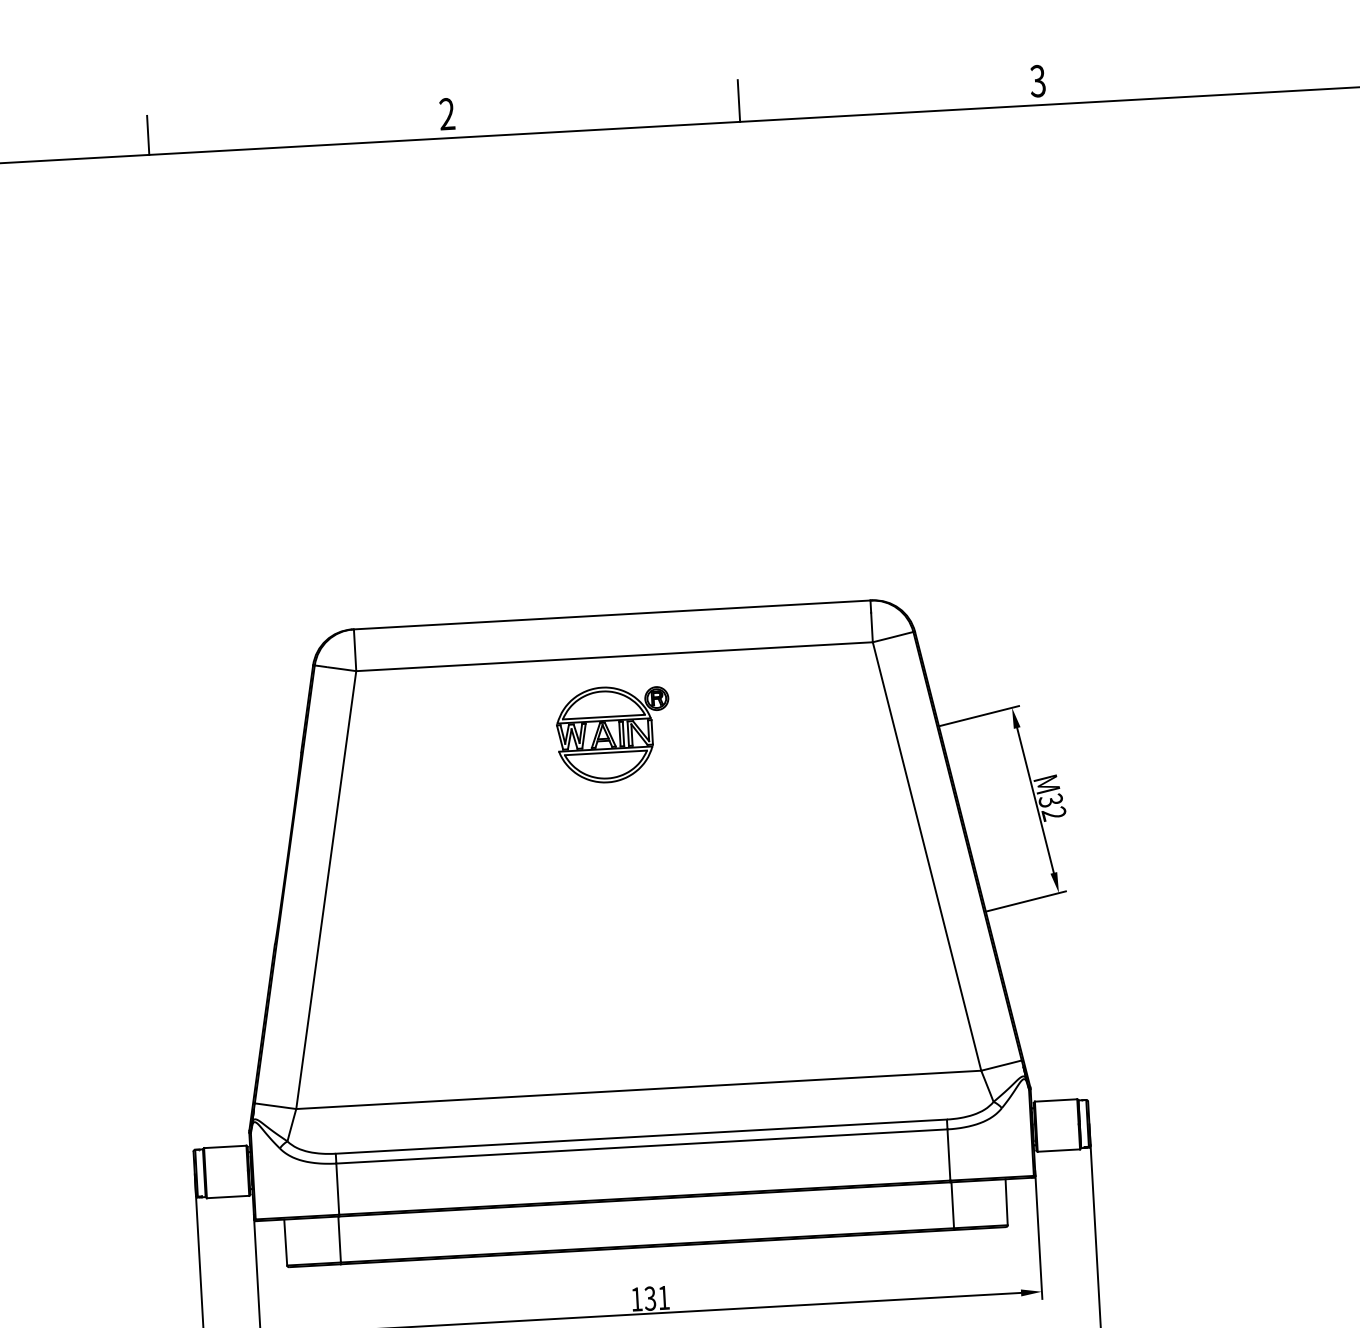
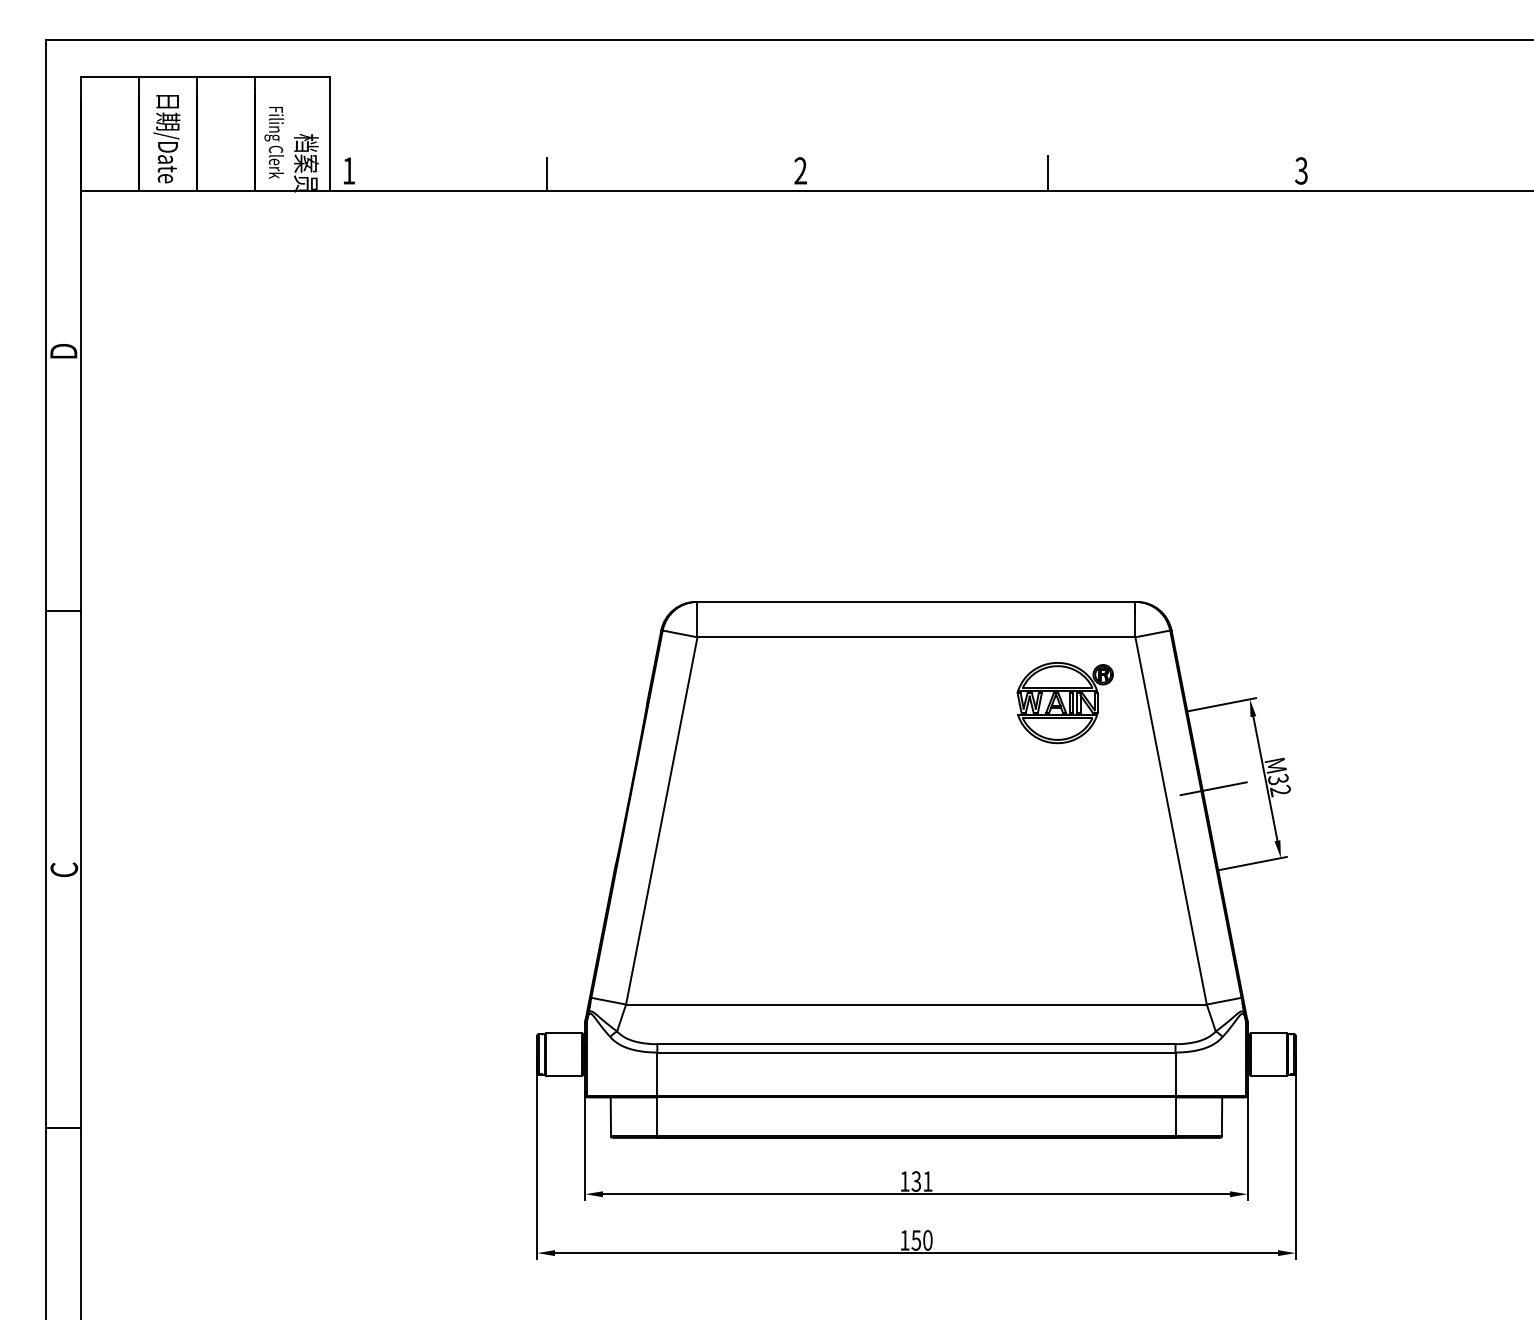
part: (613, 735) -> (1064, 703), moved
line: (974, 815) -> (1213, 788), added

